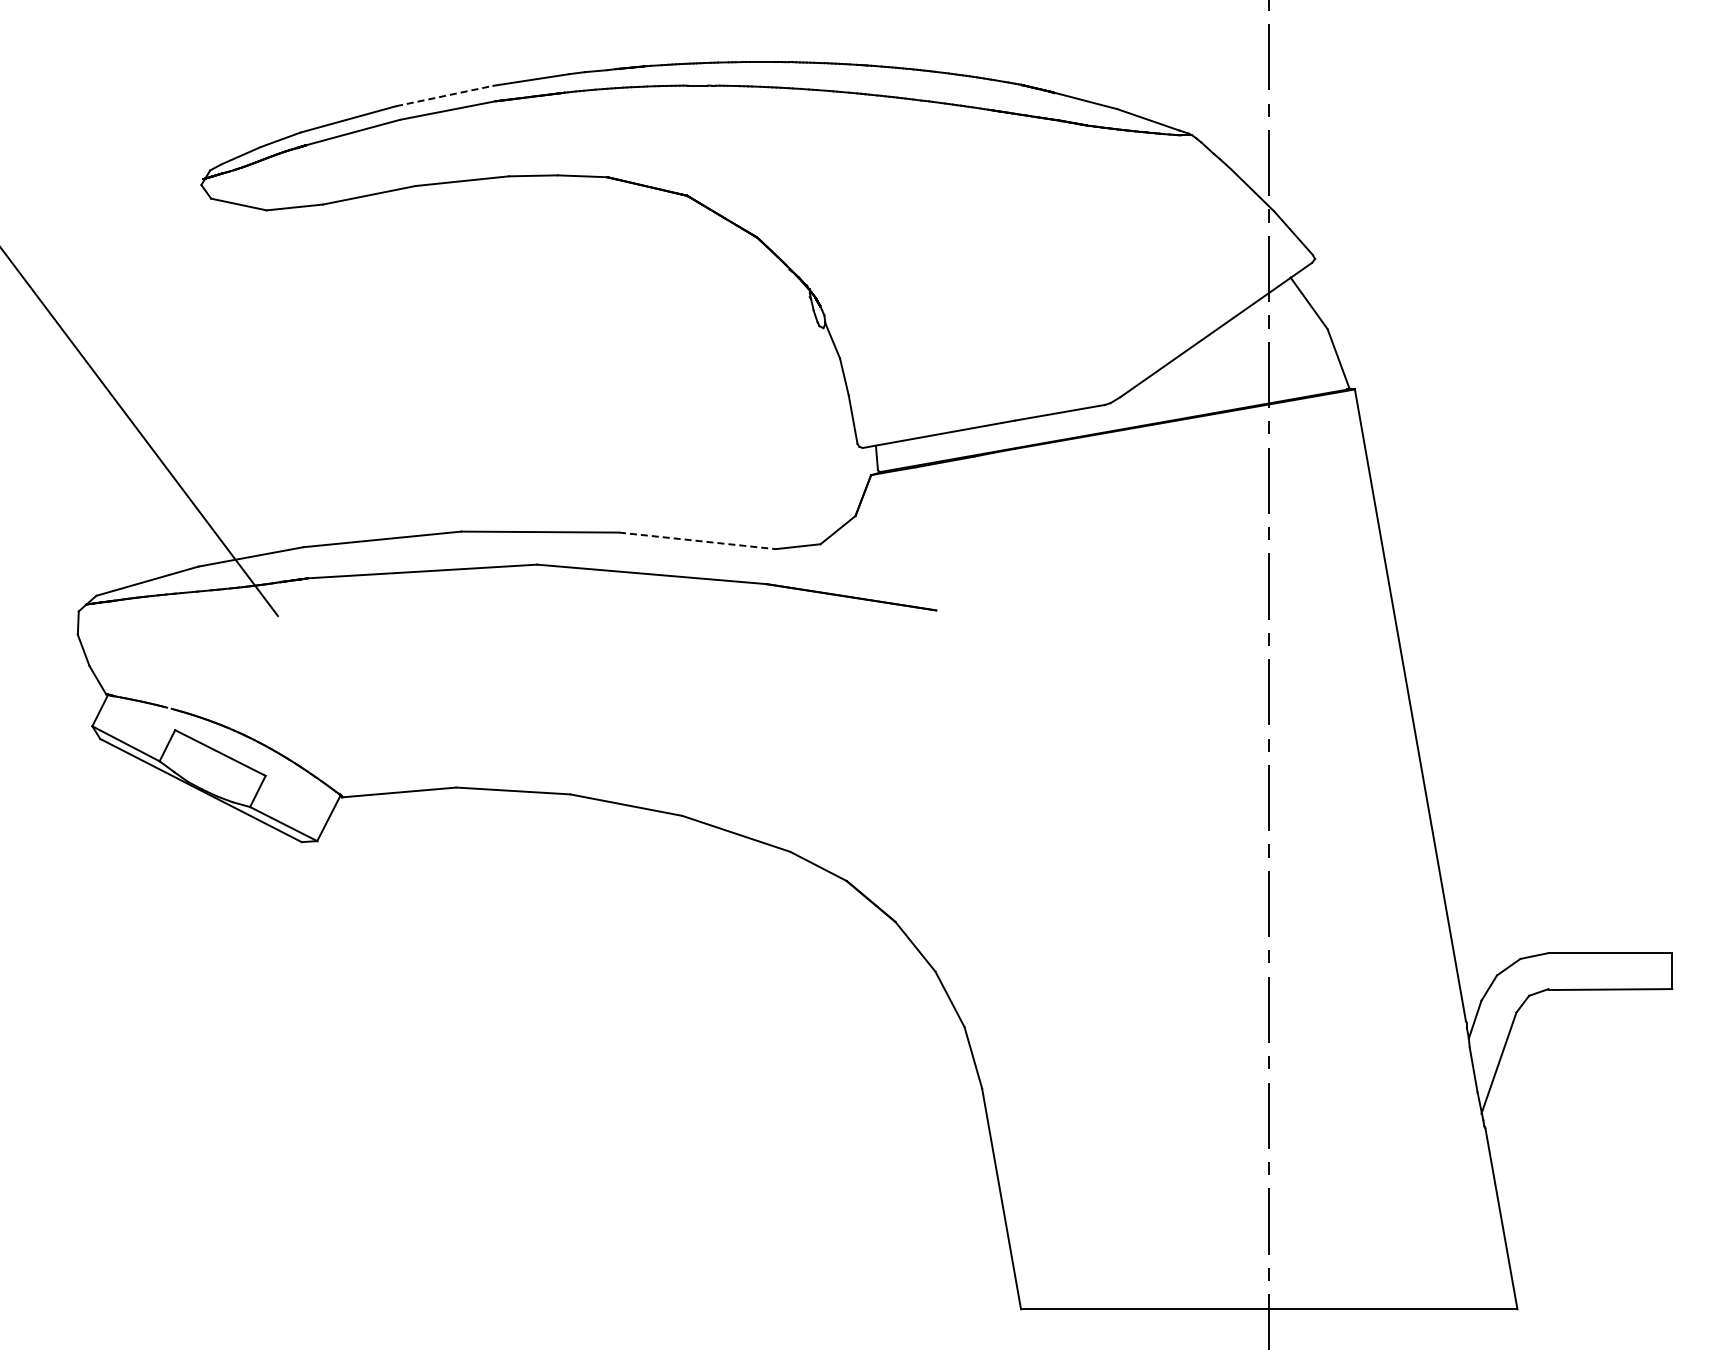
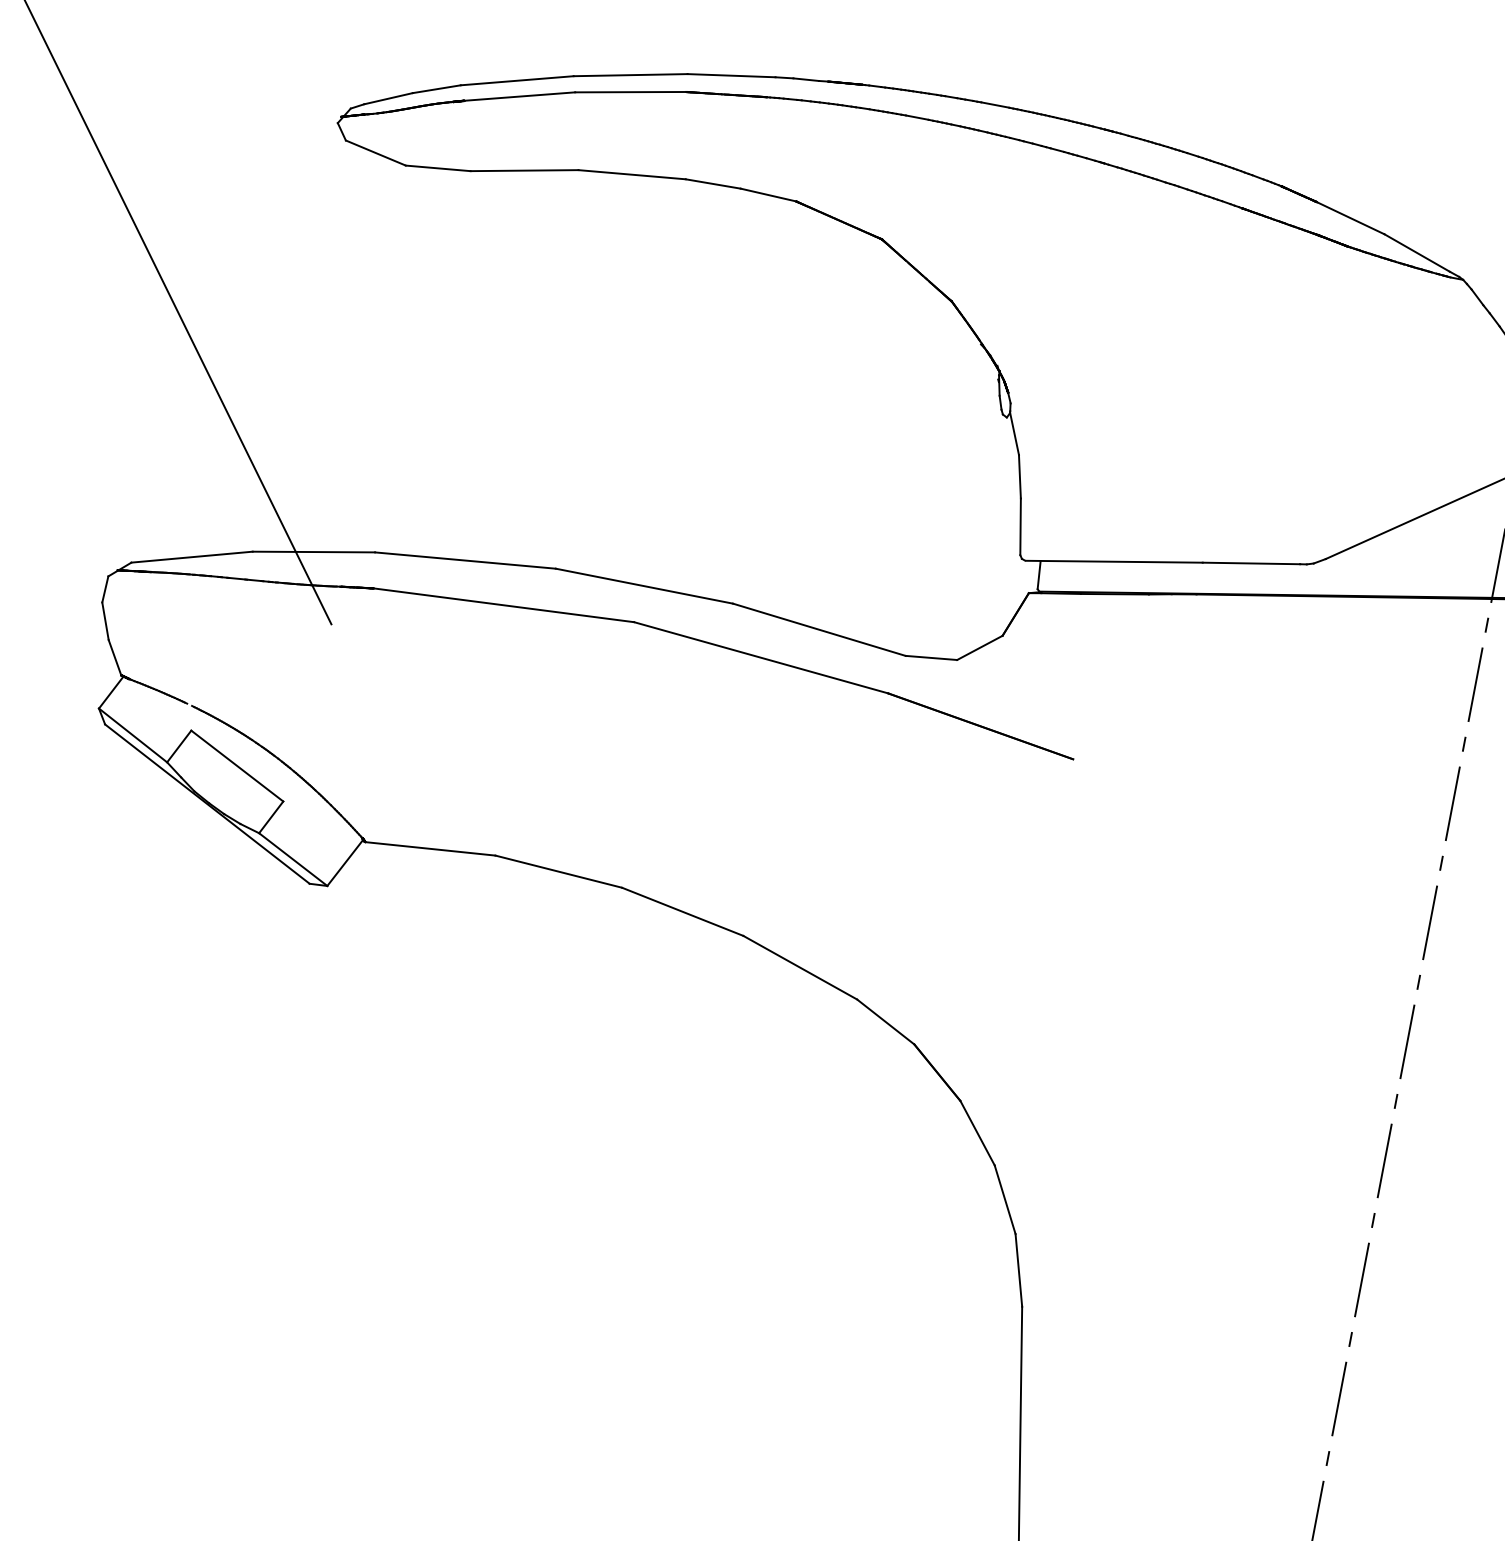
line: (444, 96) -> (630, 75), dashed -> solid
line: (697, 540) -> (819, 629), dashed -> solid

